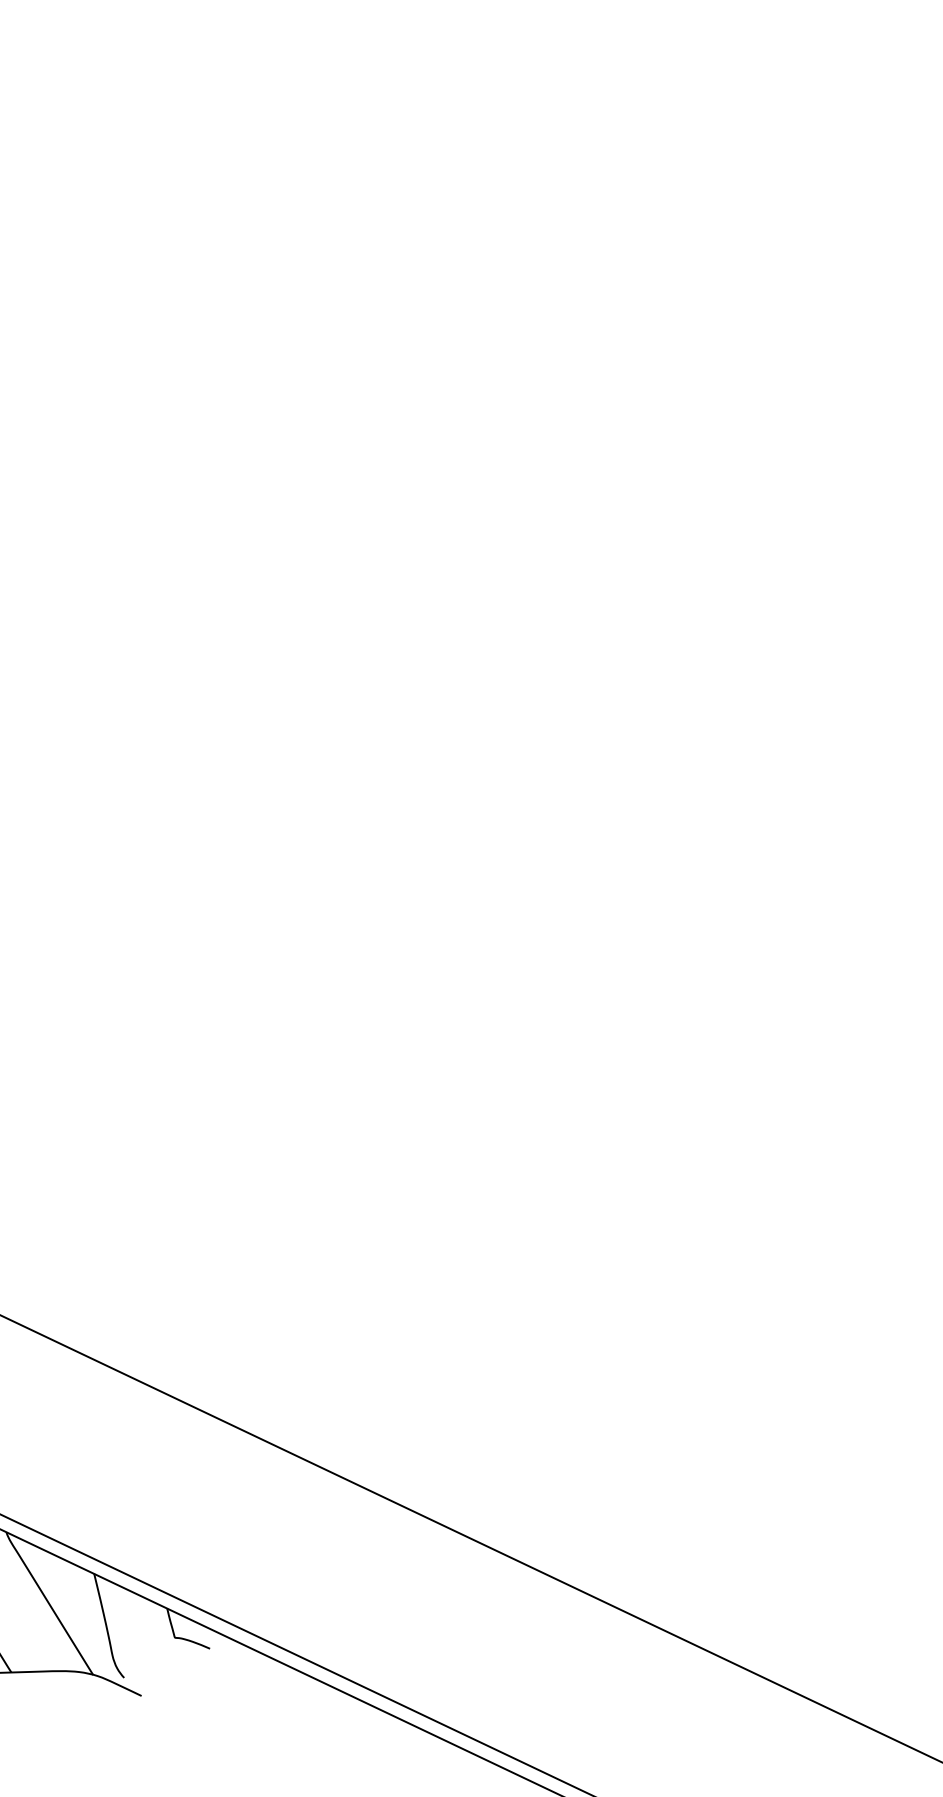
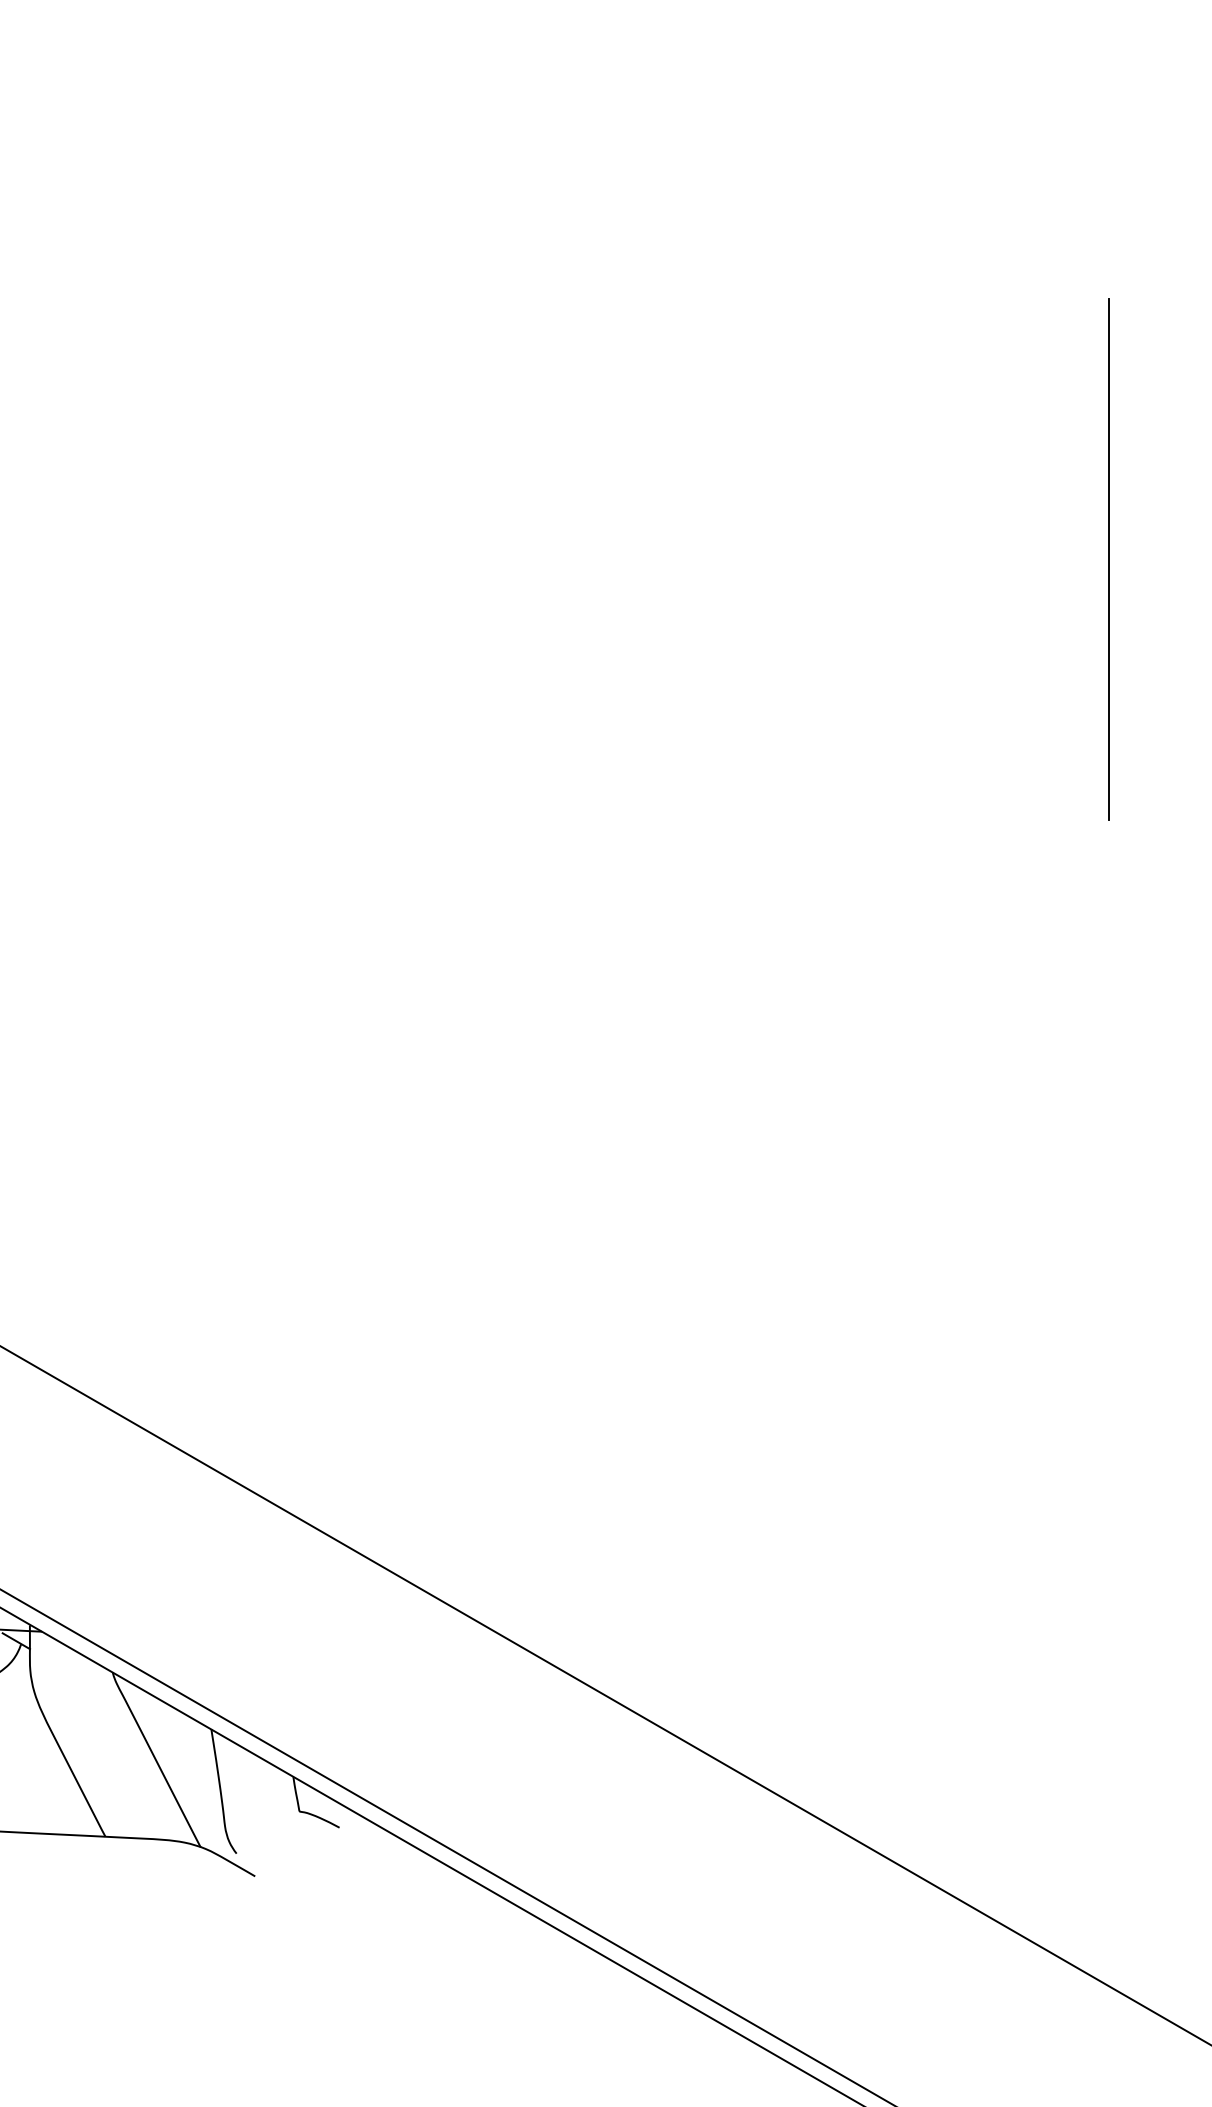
line: (777, 516) -> (1108, 559), added

